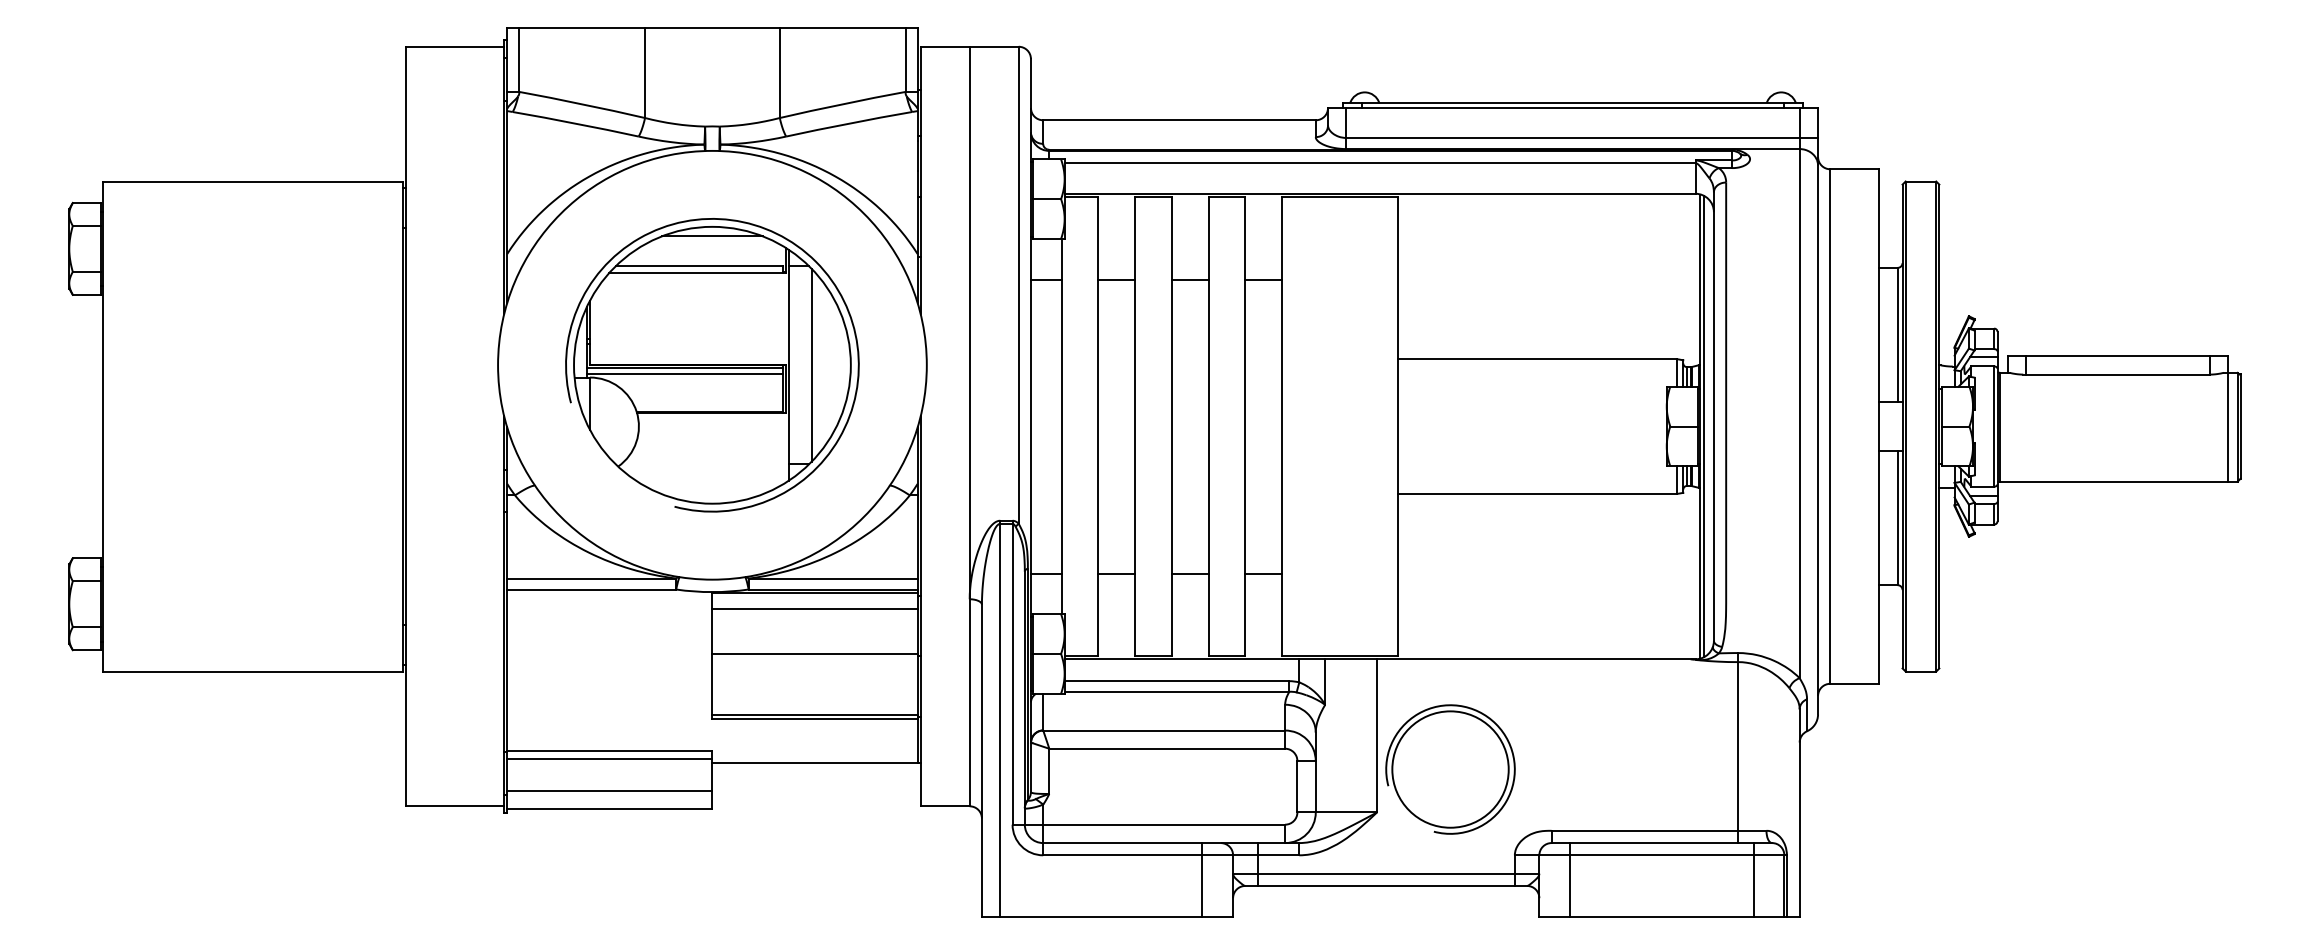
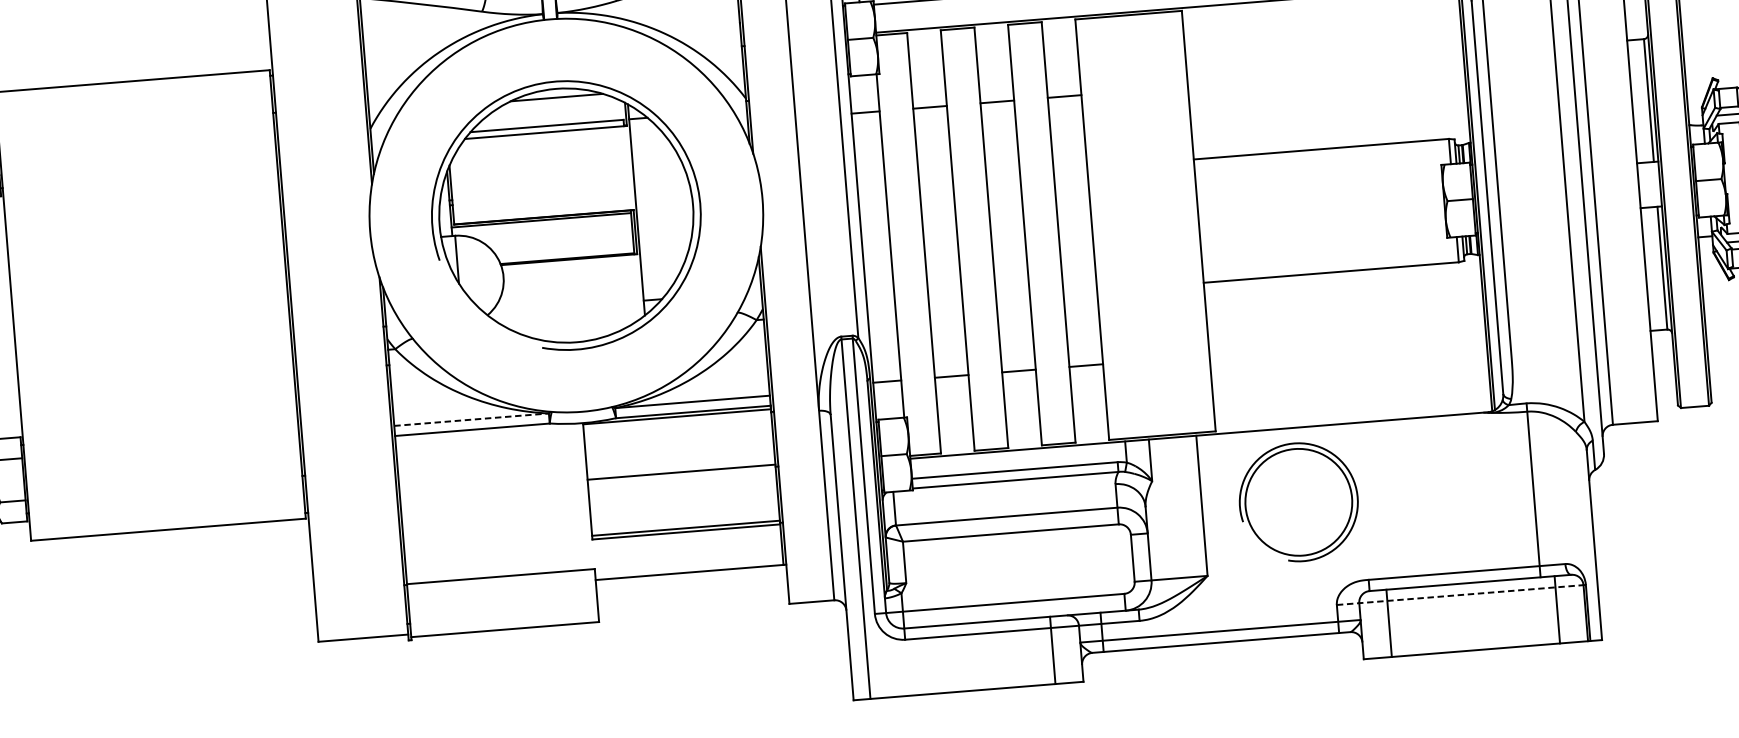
line: (811, 364) -> (656, 207), removed
line: (684, 373) -> (541, 225), removed
line: (592, 578) -> (472, 419), solid -> dashed
line: (814, 608) -> (677, 430), removed
line: (609, 759) -> (501, 583), removed
part: (1450, 769) -> (1298, 502), moved
line: (609, 791) -> (503, 613), removed
line: (1651, 855) -> (1461, 595), solid -> dashed

